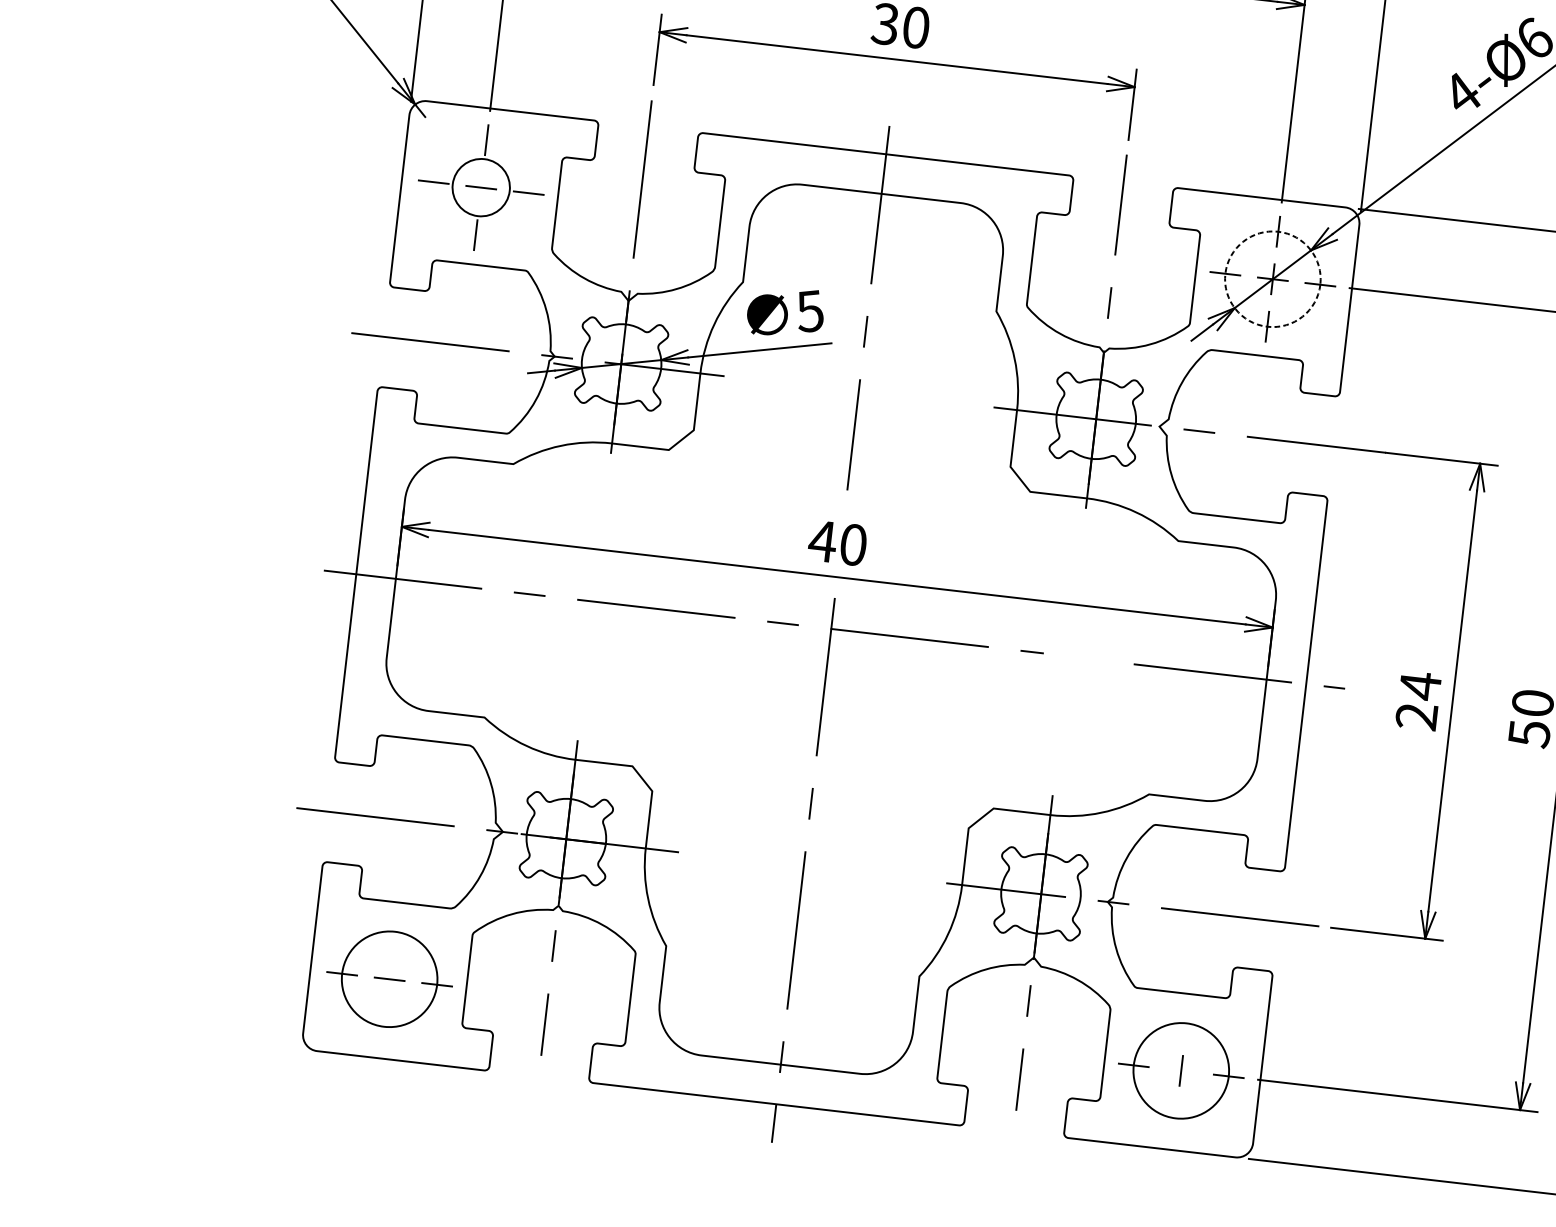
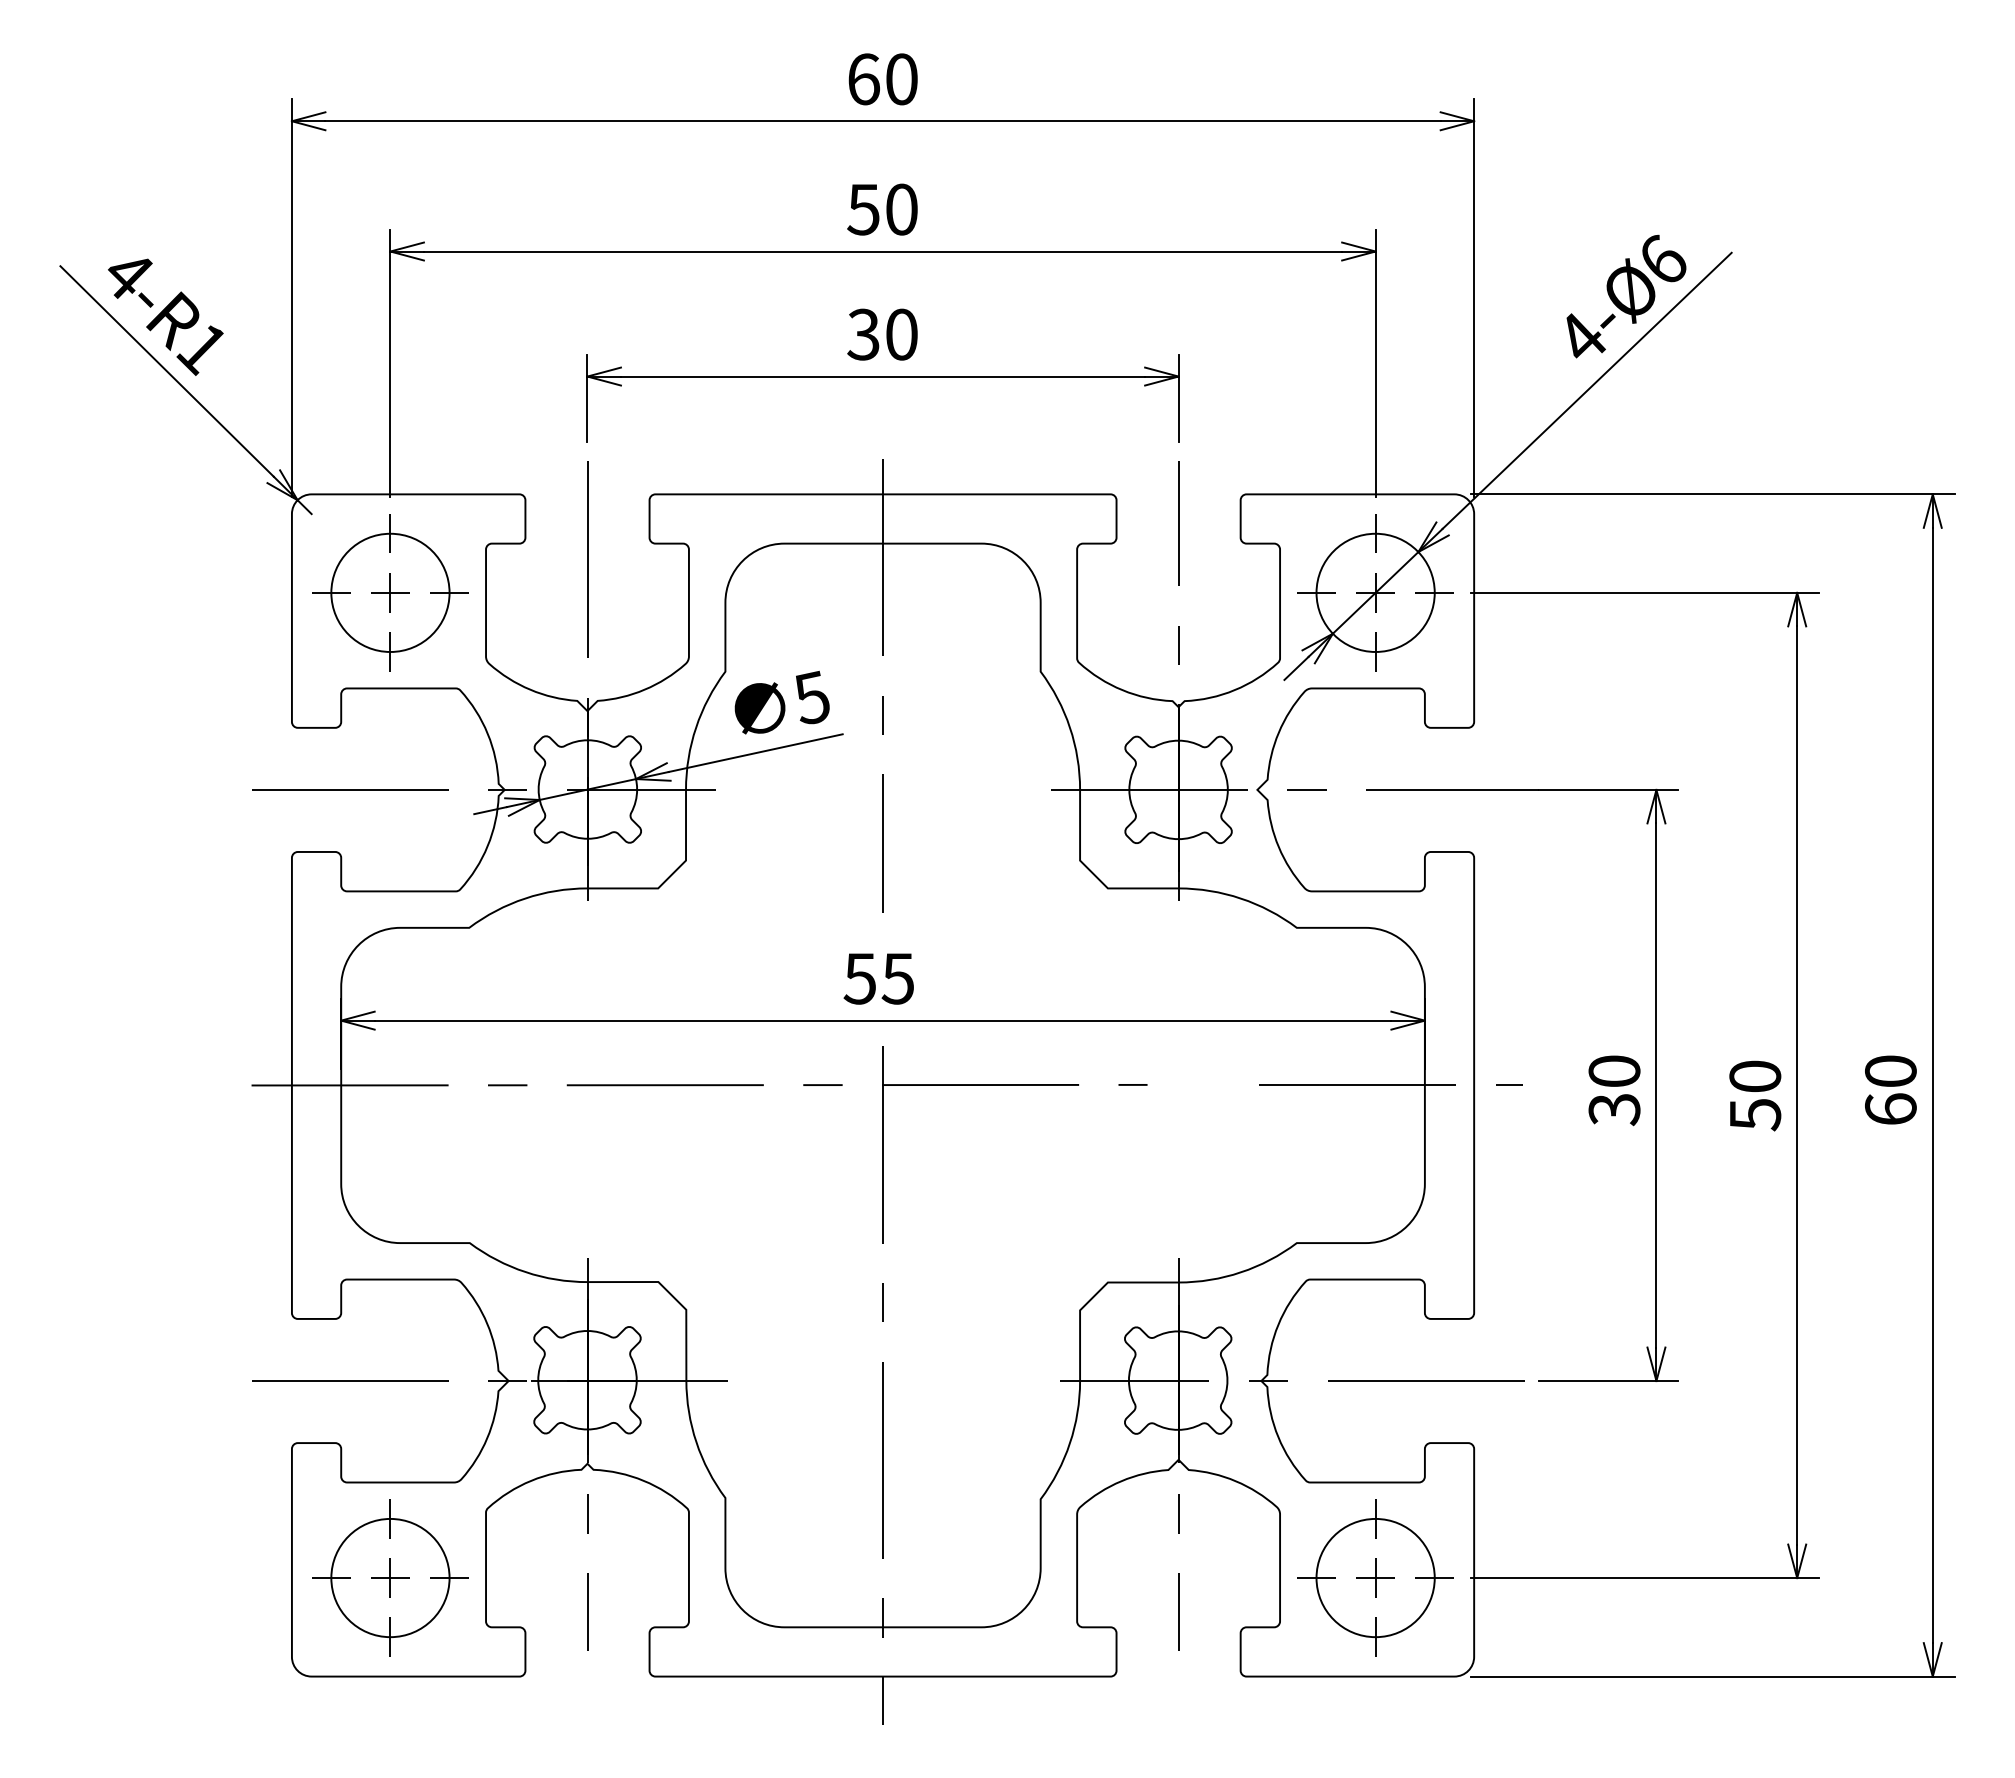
circle: (481, 187) -> (390, 592), size x1.67
line: (481, 187) -> (390, 592), added
circle: (1272, 278) -> (1375, 592), dashed -> solid
text: (837, 542) -> (878, 978), 40 -> 55
text: (1418, 701) -> (1614, 1090), 24 -> 30
line: (395, 931) -> (390, 1518), added
line: (389, 978) -> (390, 1577), added
line: (1186, 1023) -> (1375, 1518), added
line: (384, 1026) -> (390, 1636), added
line: (1181, 1071) -> (1375, 1578), added
line: (1175, 1117) -> (1375, 1636), added

